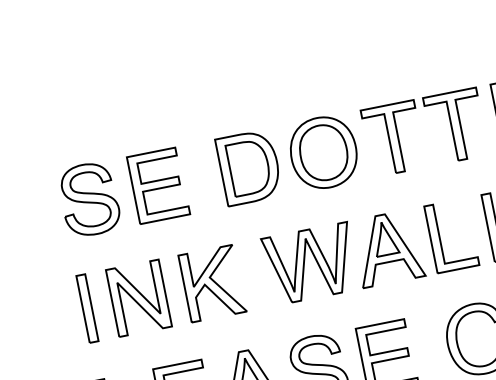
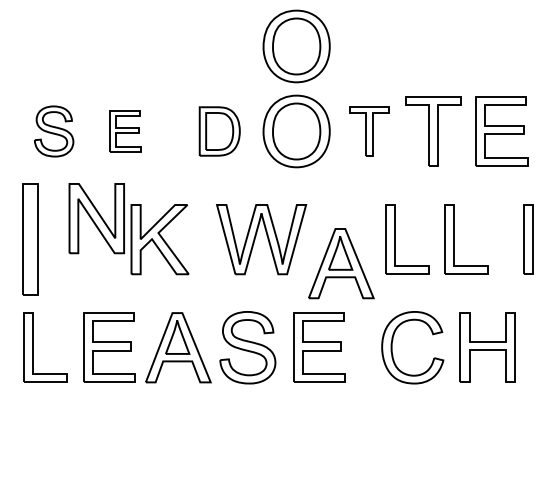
part: (307, 70) -> (296, 46), added
part: (394, 138) -> (369, 131), size x0.7
part: (249, 167) -> (219, 131), size x0.7
part: (158, 185) -> (125, 131), size x0.6
part: (88, 199) -> (53, 131), size x0.7
part: (387, 248) -> (341, 263), moved
part: (138, 298) -> (96, 218), moved
part: (87, 308) -> (30, 239), size x1.6

